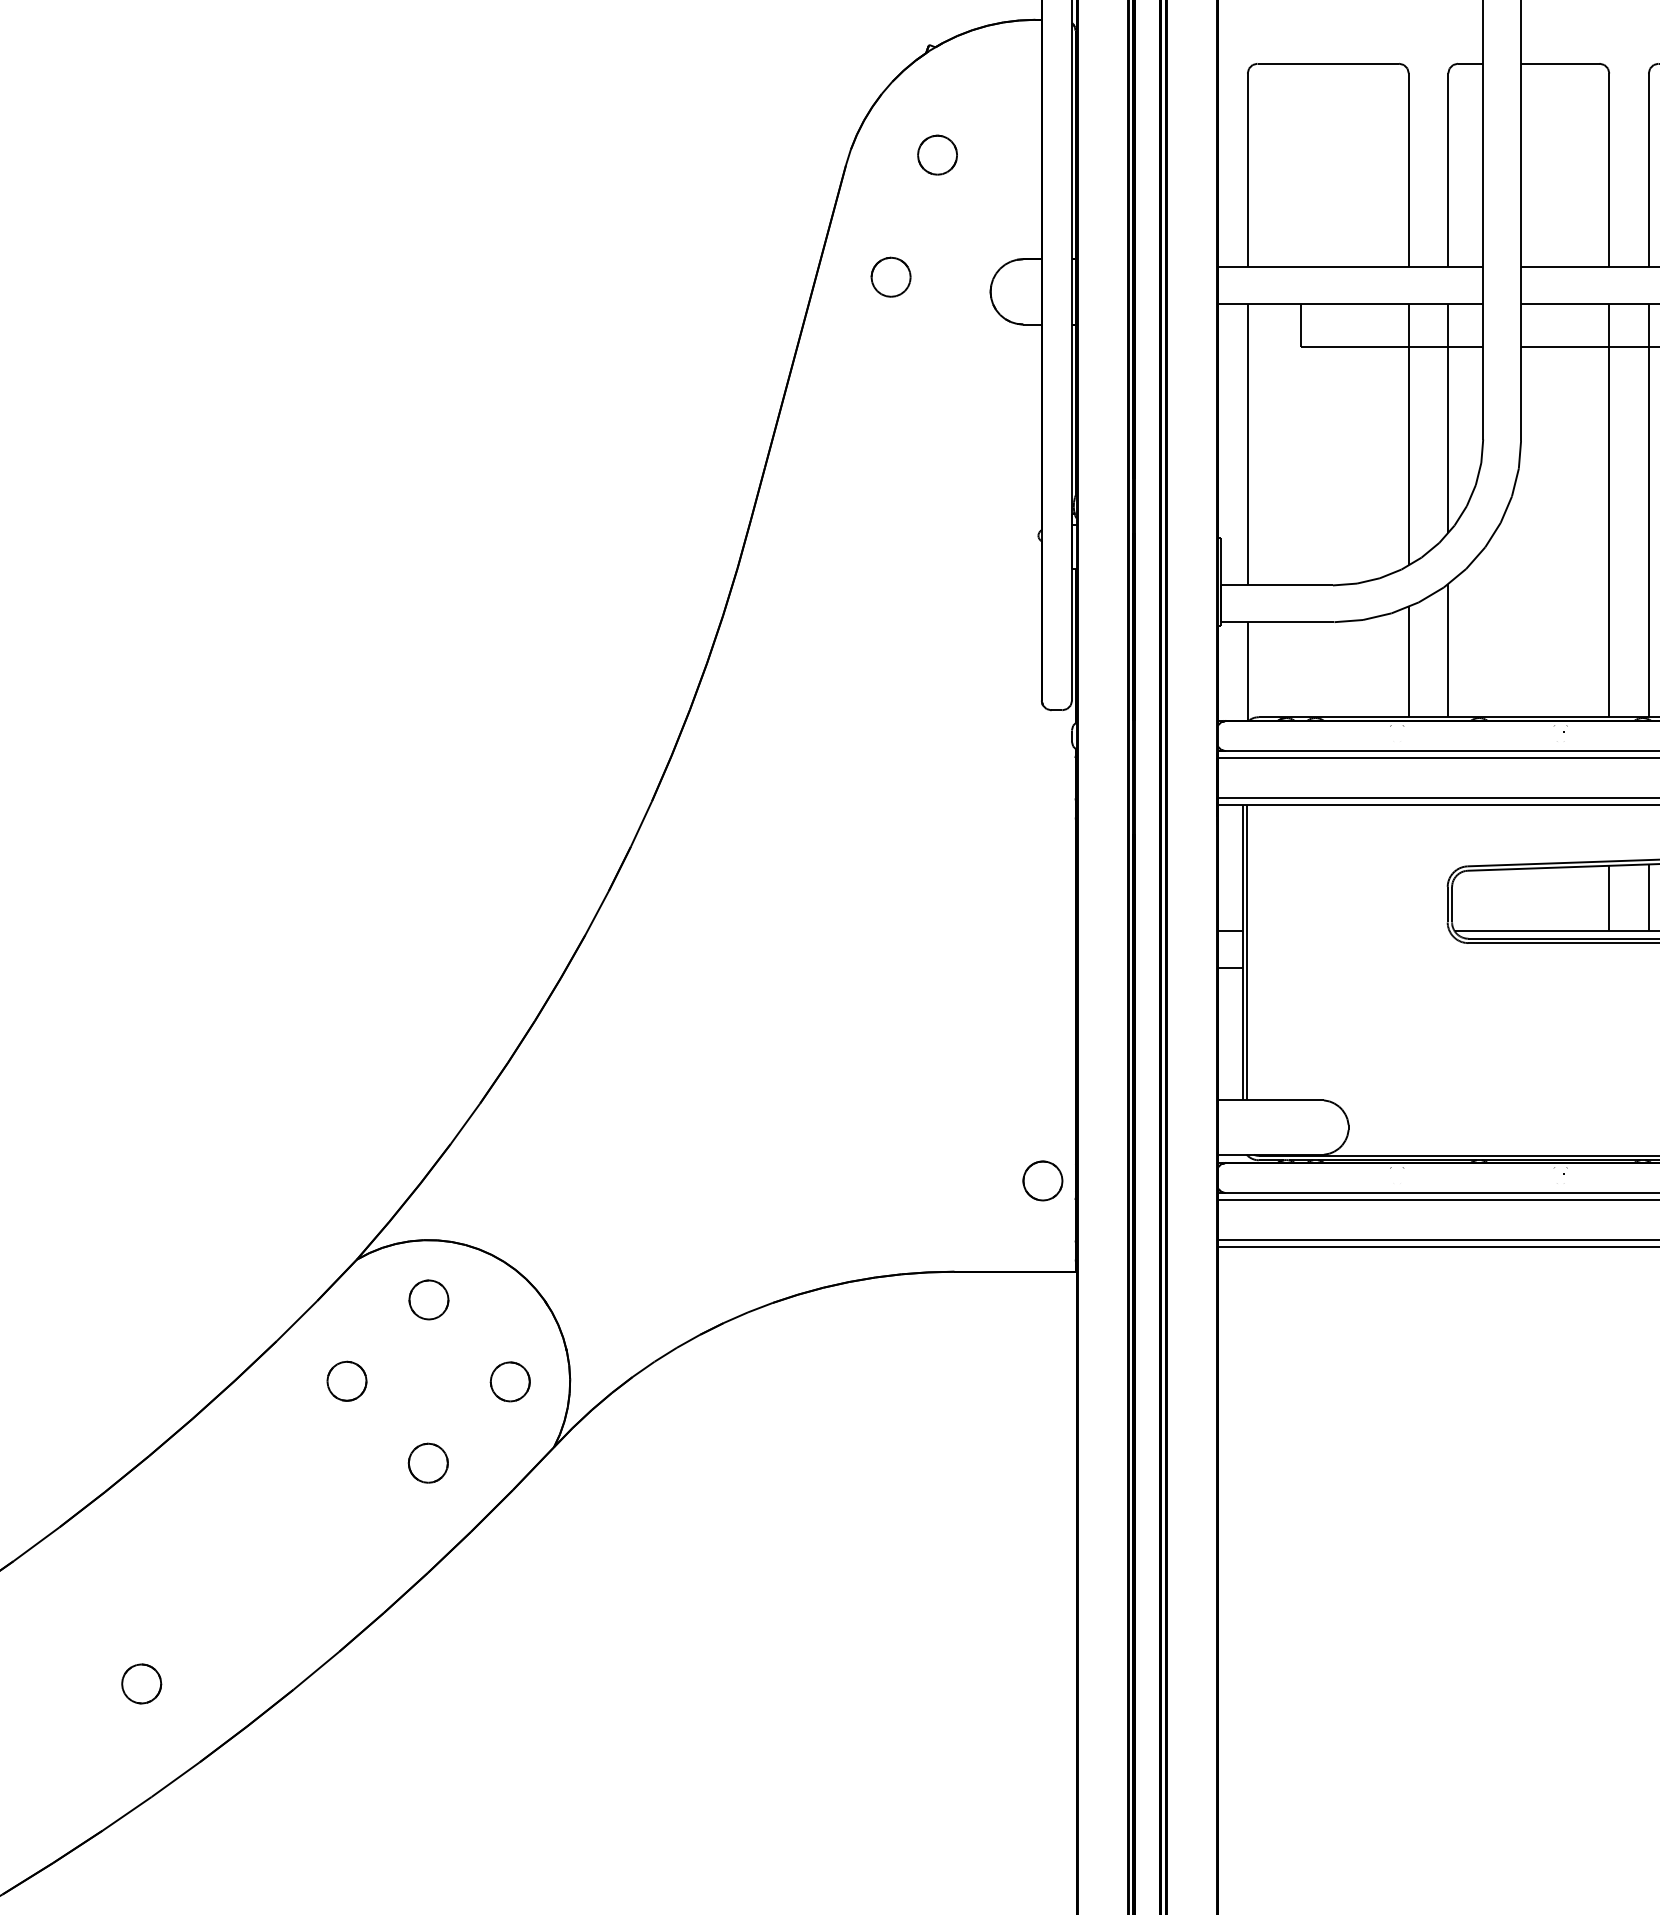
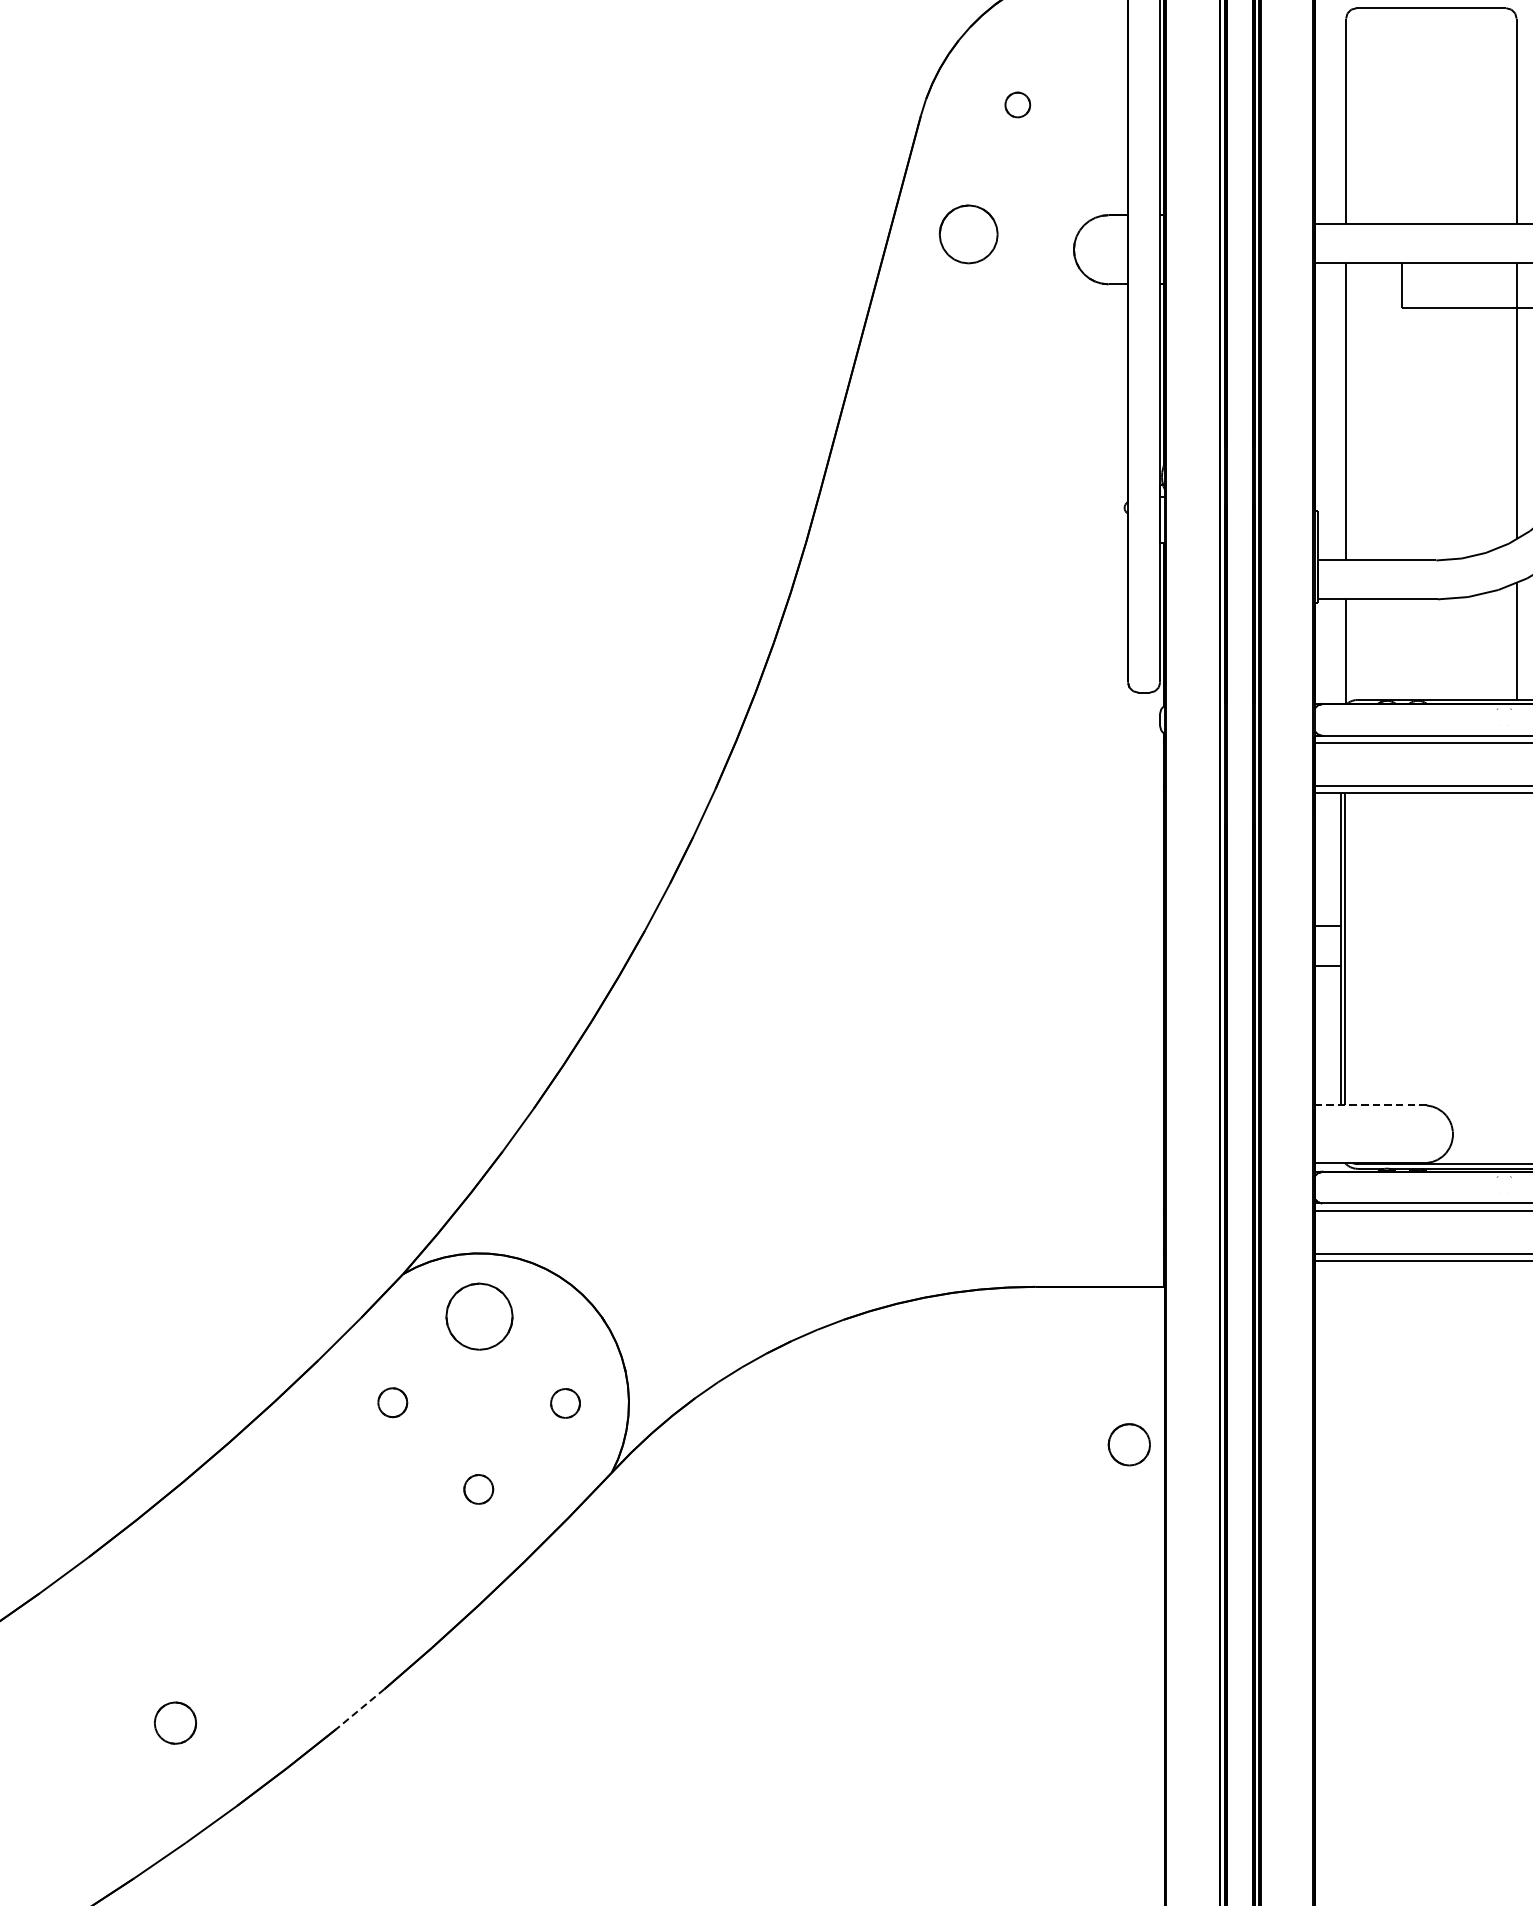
part: (937, 154) -> (1017, 104), size x0.6
part: (890, 276) -> (968, 233), size x1.4
line: (1270, 1100) -> (1370, 1105), solid -> dashed
part: (1042, 1180) -> (1128, 1444), moved
part: (428, 1299) -> (479, 1316), size x1.6
part: (346, 1380) -> (392, 1401), size x0.7
part: (509, 1381) -> (564, 1403), size x0.7
part: (427, 1462) -> (477, 1488), size x0.7
line: (316, 1670) -> (360, 1708), solid -> dashed

